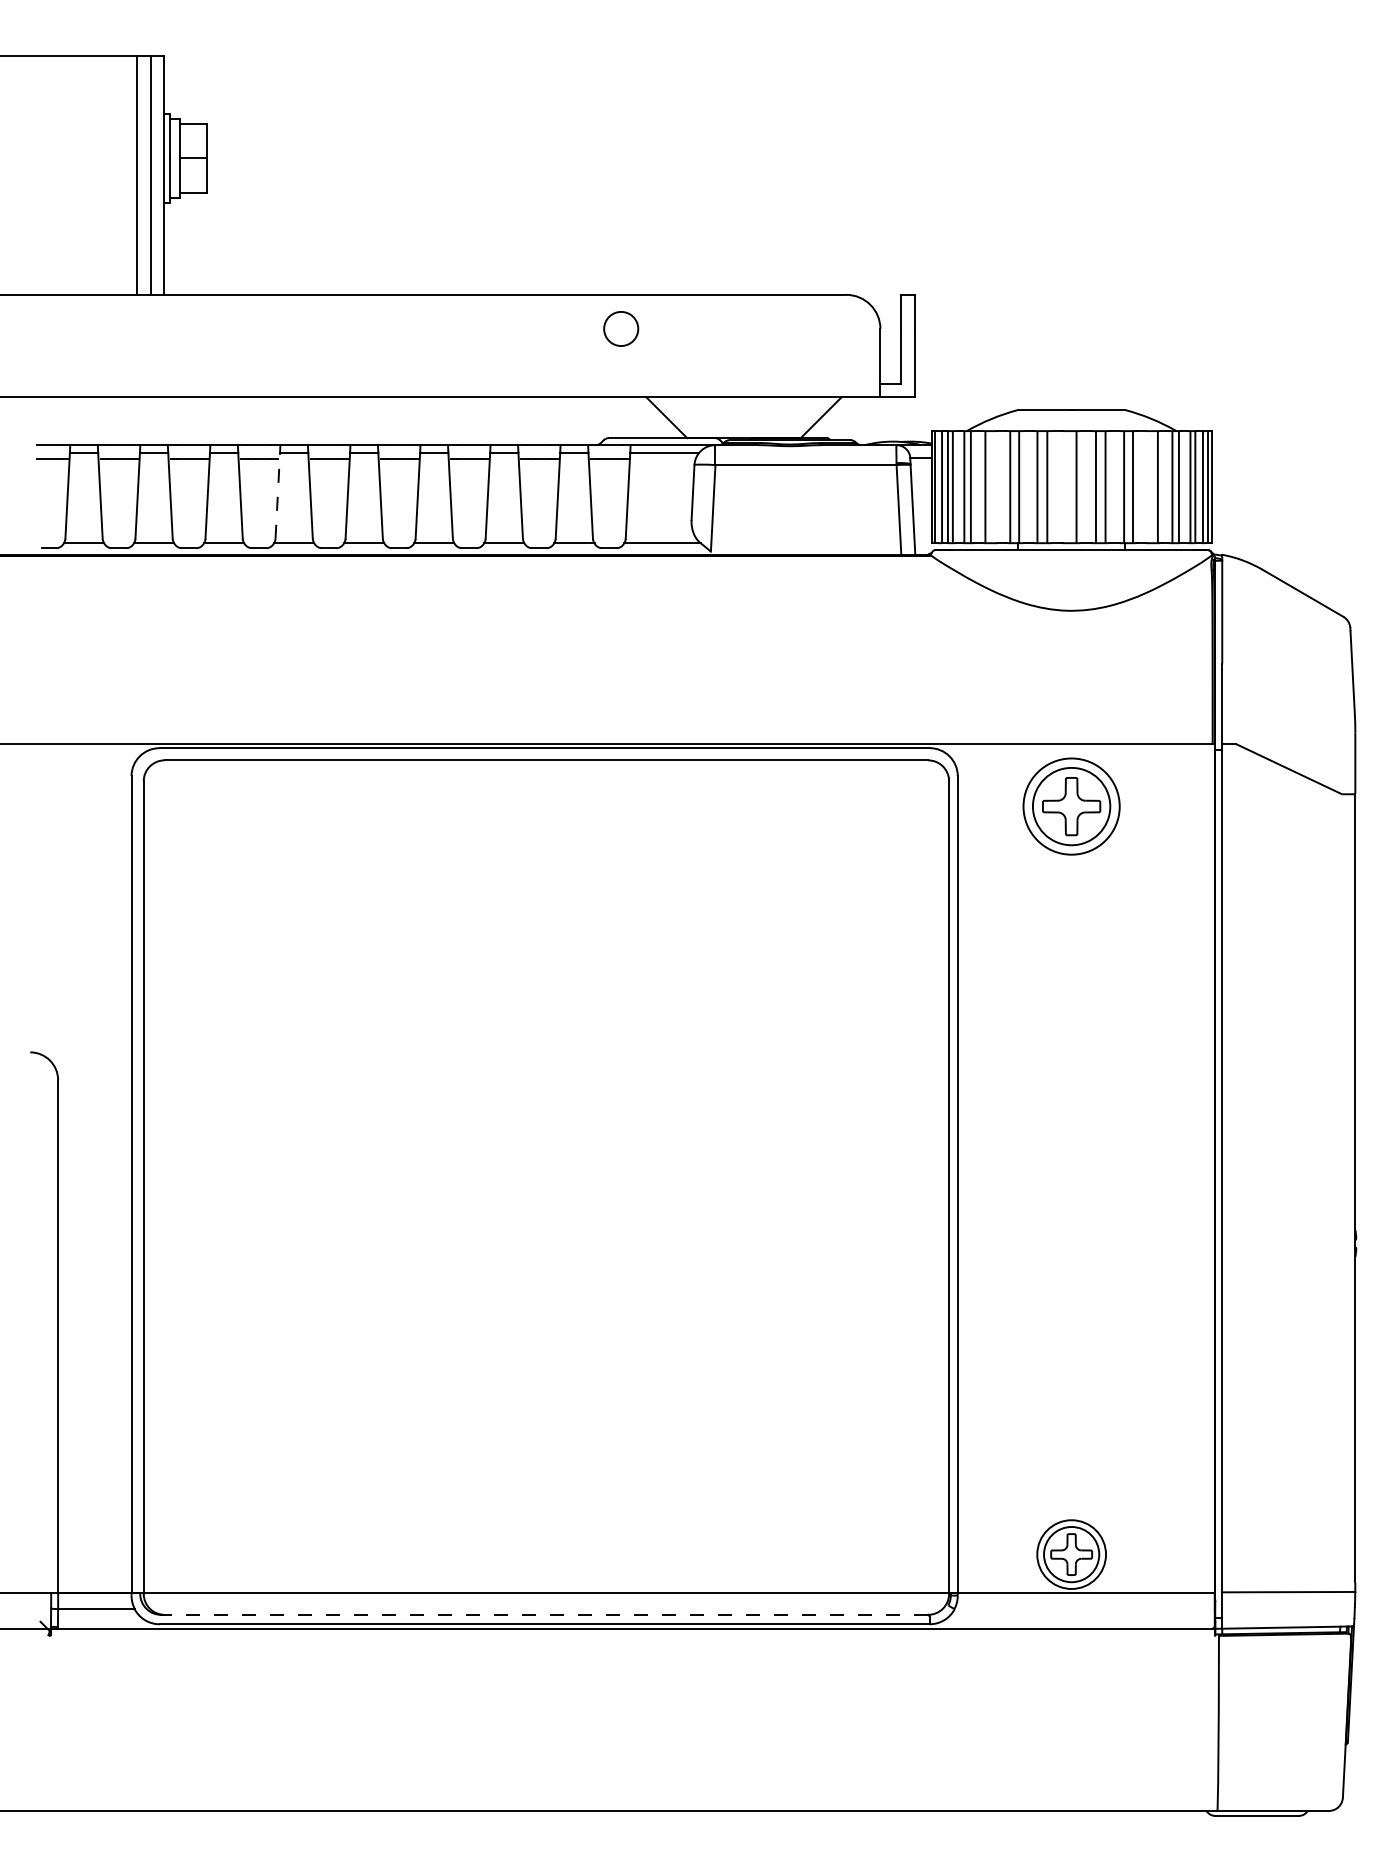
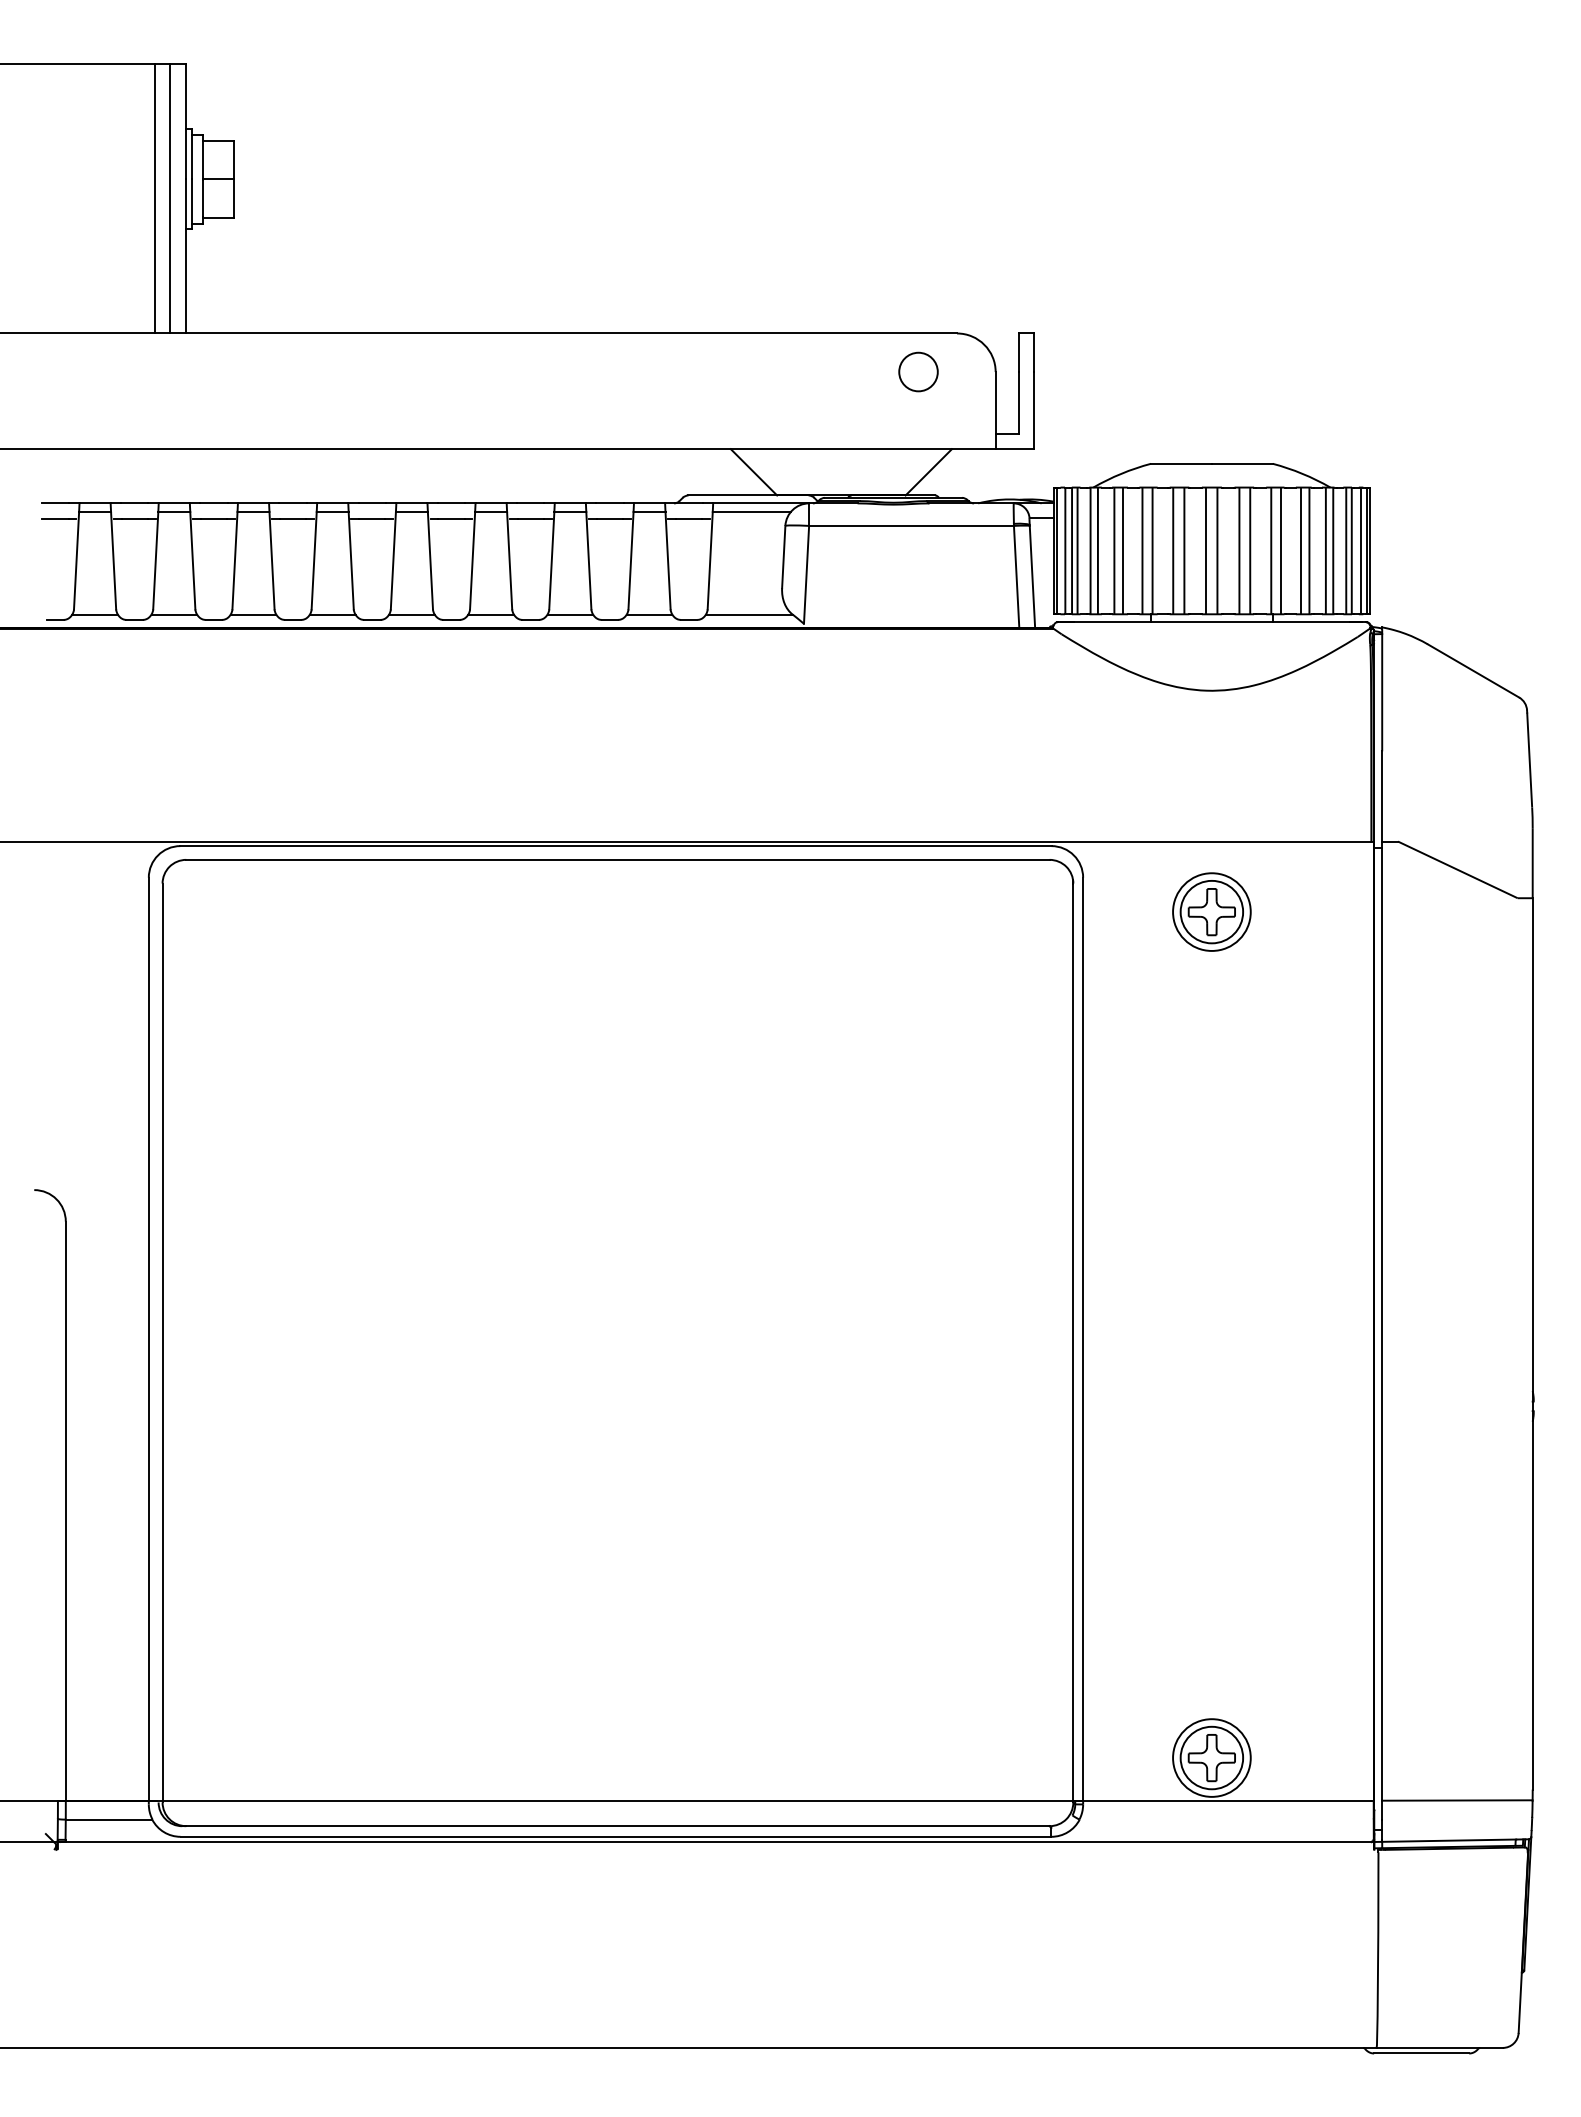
circle: (621, 328) -> (918, 371), moved
line: (993, 486) -> (1123, 550), added
line: (1065, 486) -> (1205, 550), added
line: (1149, 486) -> (1300, 550), added
line: (278, 495) -> (314, 560), dashed -> solid
part: (1071, 806) -> (1211, 911), size x0.71
line: (546, 1615) -> (617, 1826), dashed -> solid

